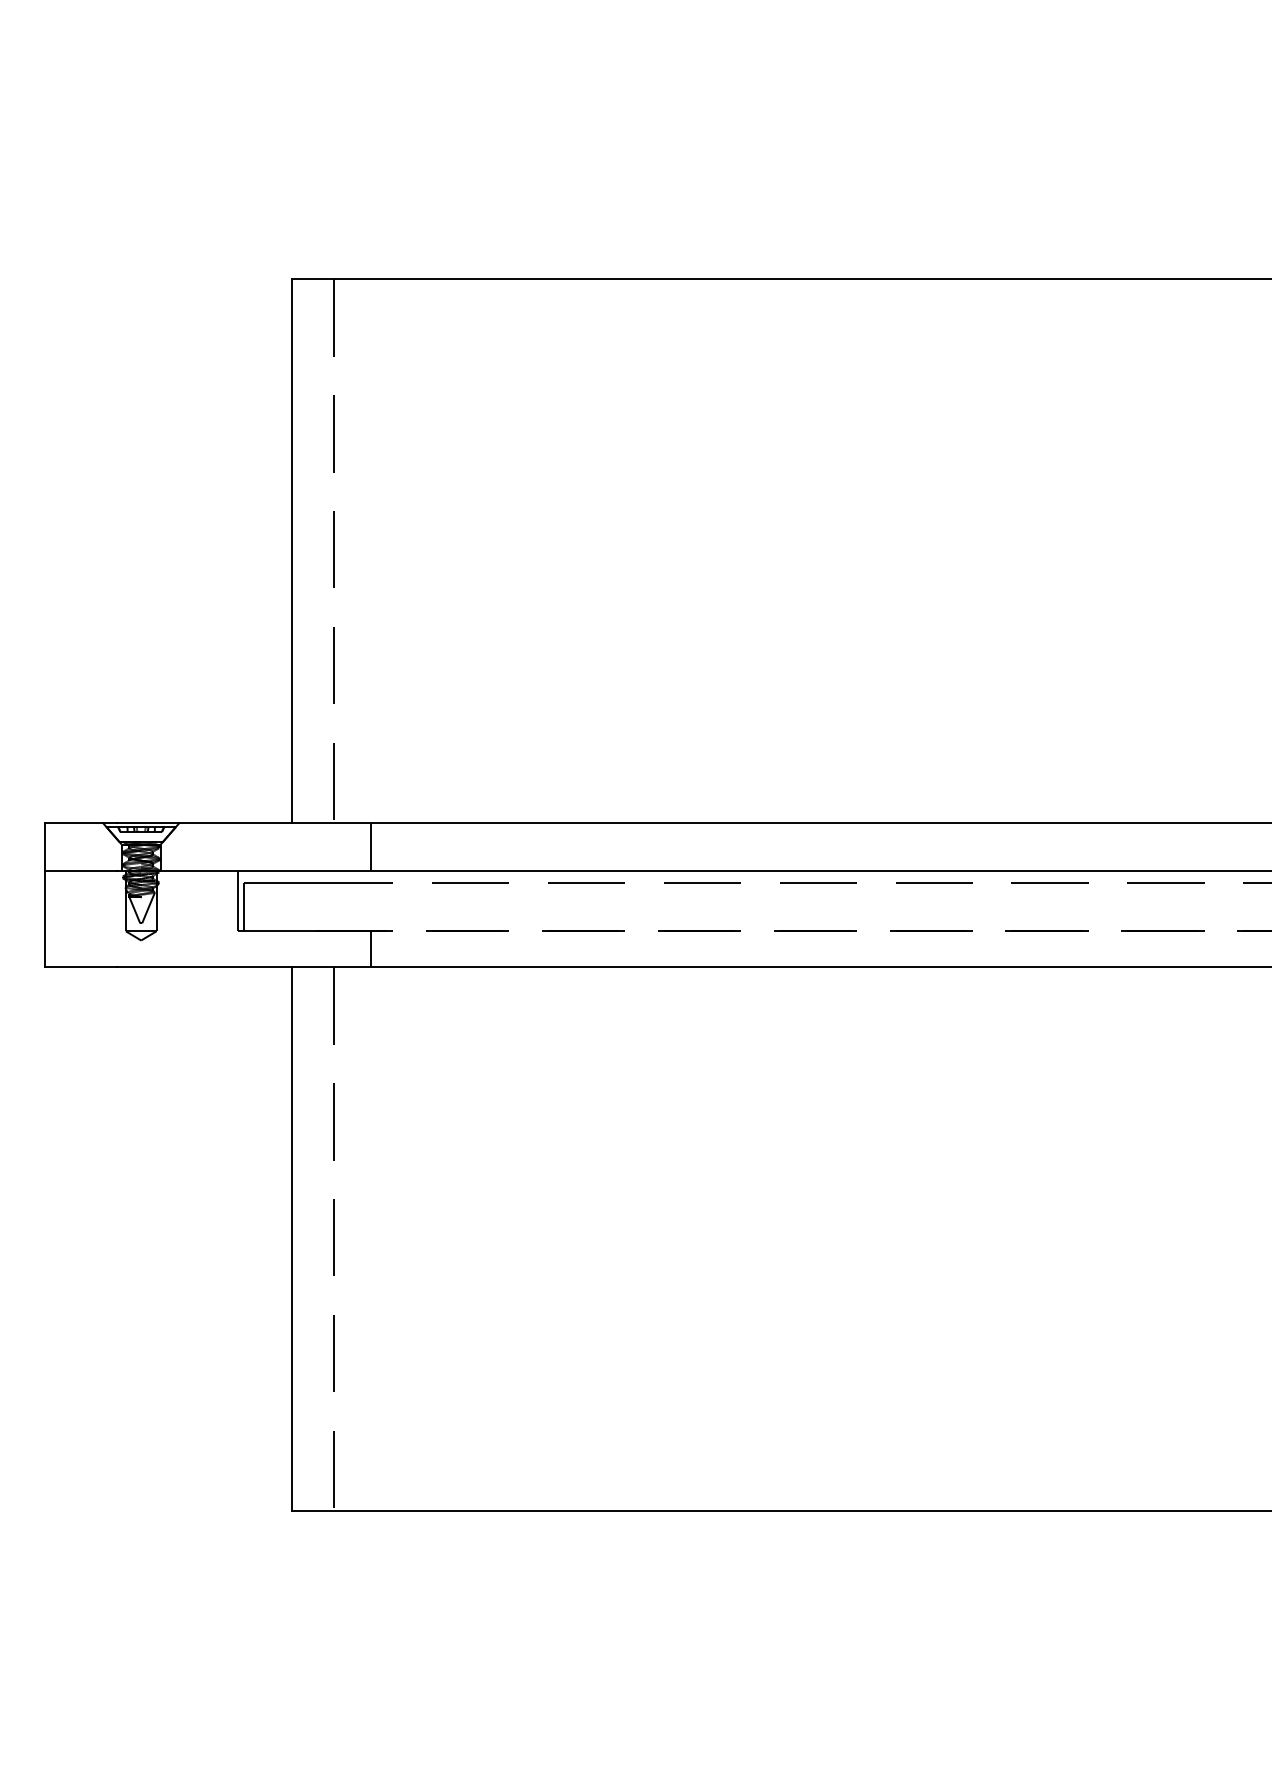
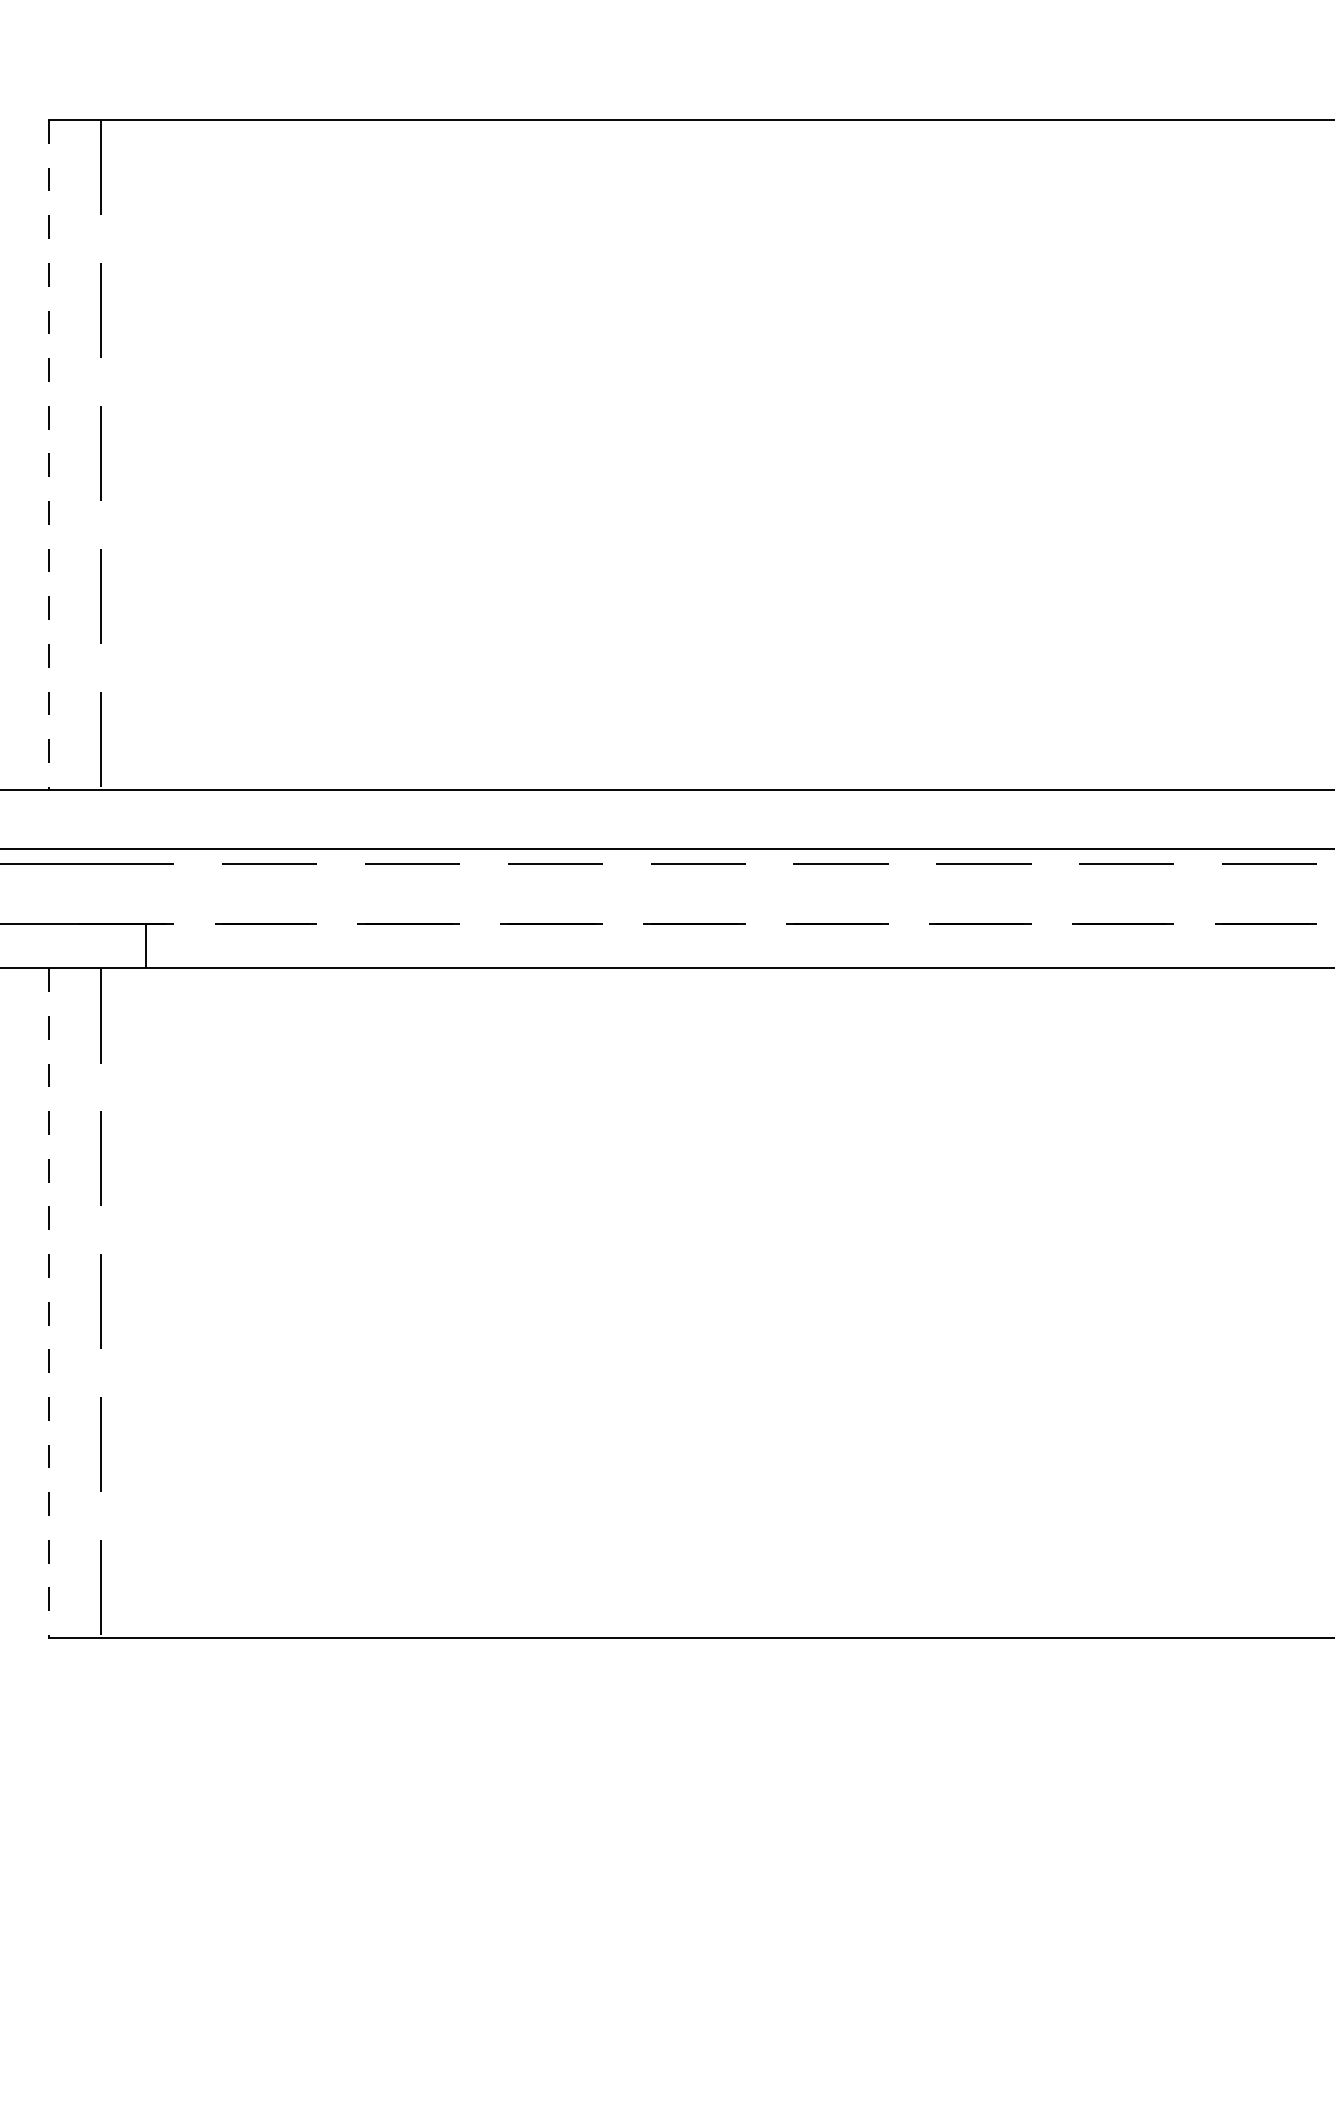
line: (292, 550) -> (49, 454), solid -> dashed
line: (370, 846) -> (146, 819), removed
line: (292, 1239) -> (49, 1303), solid -> dashed

